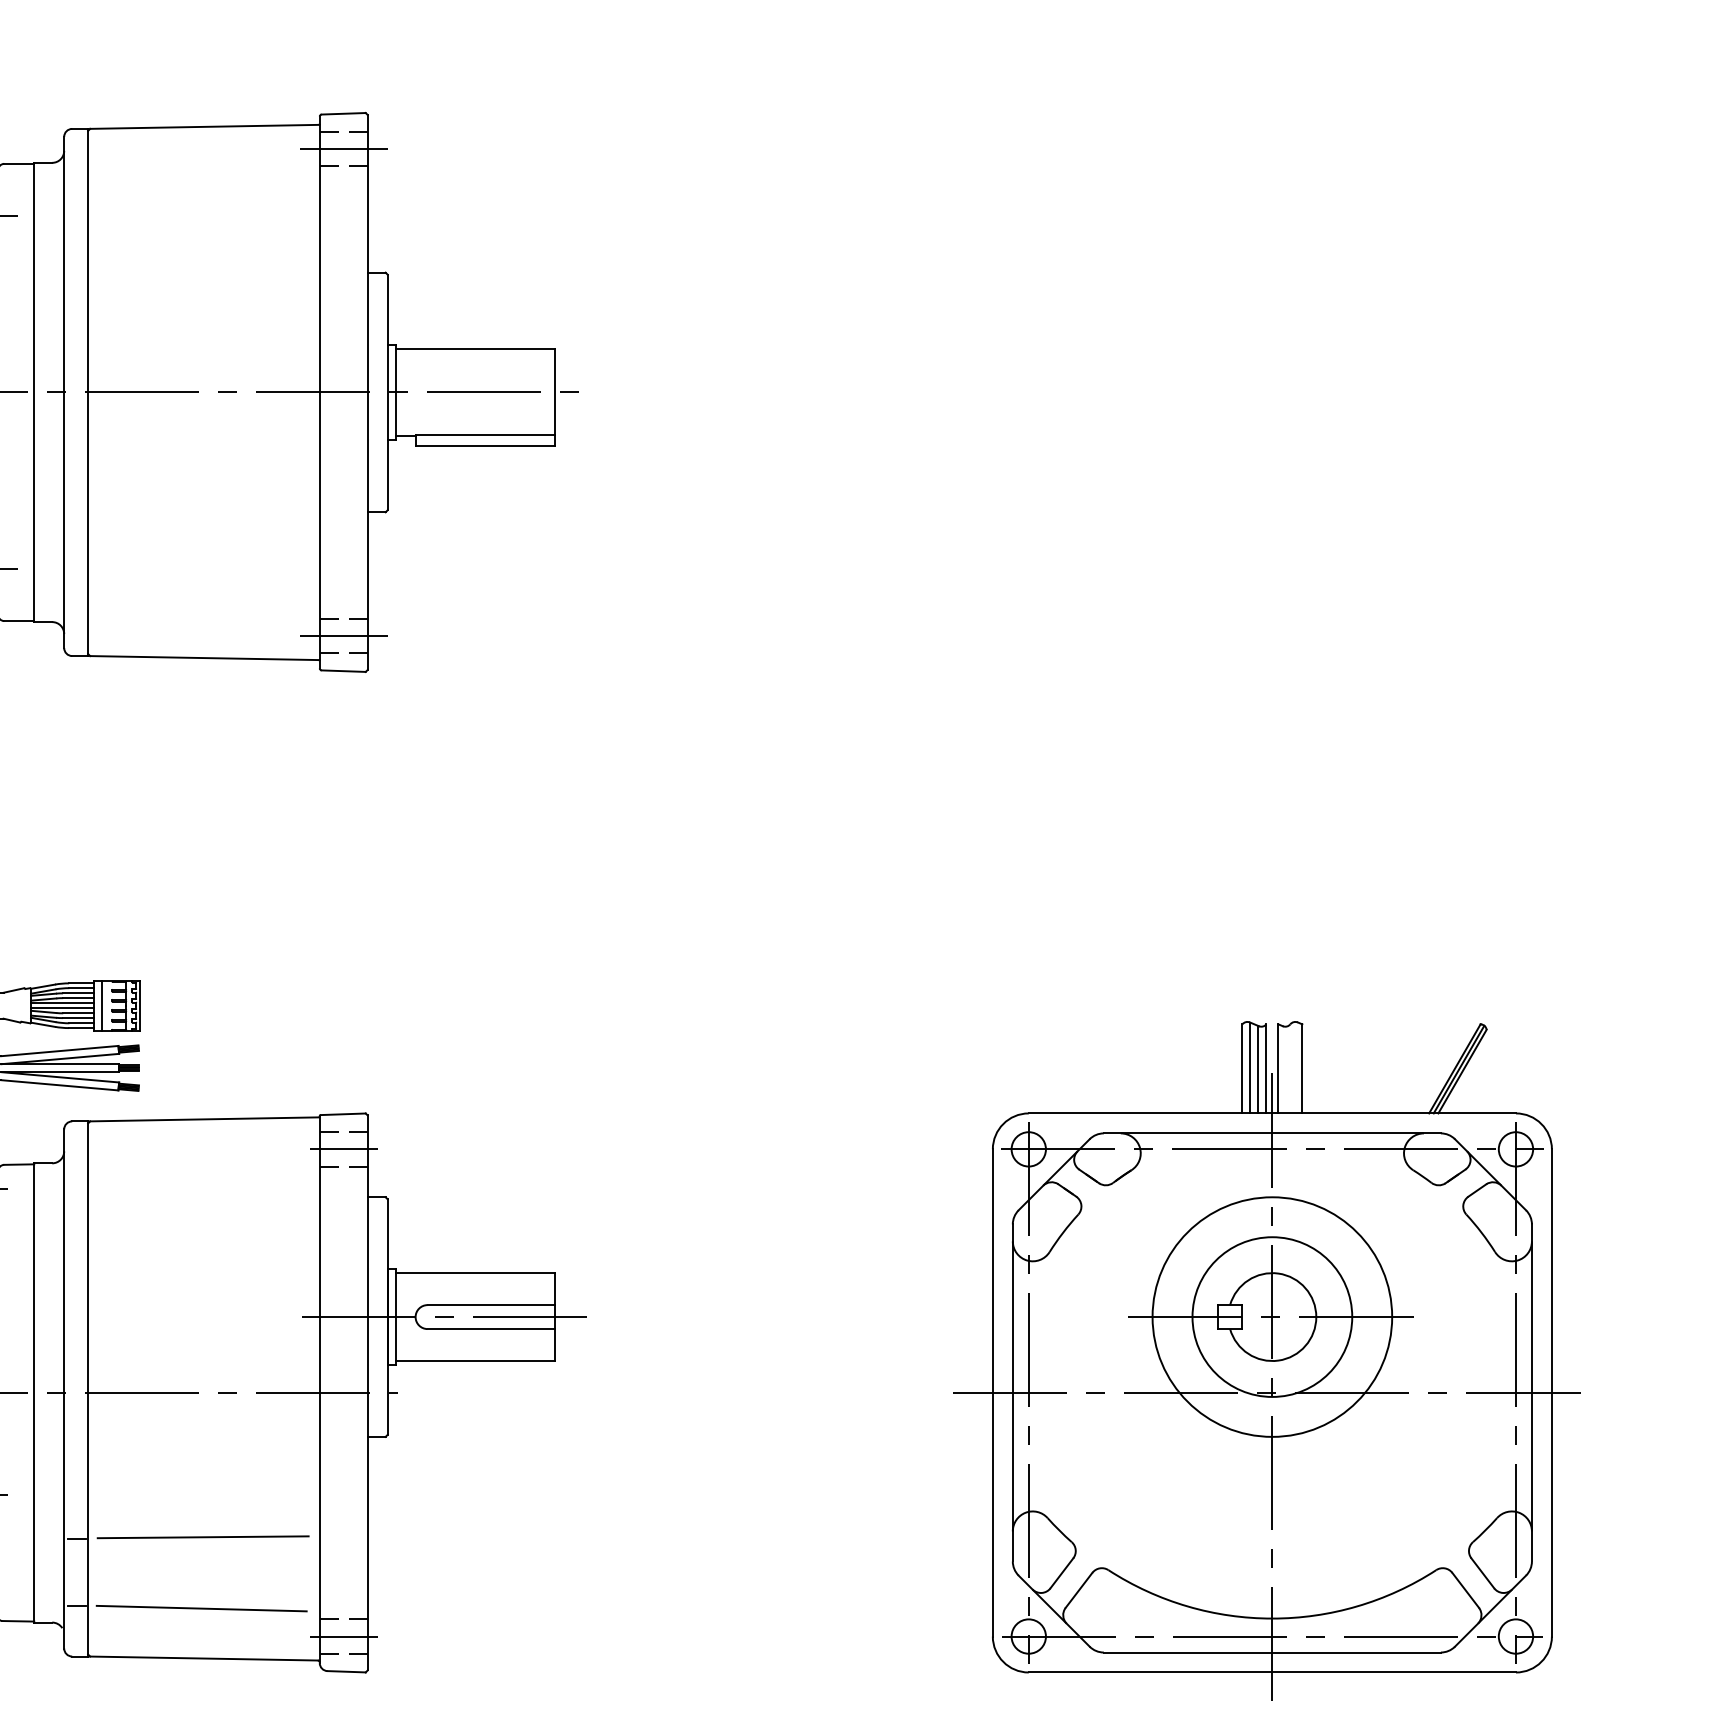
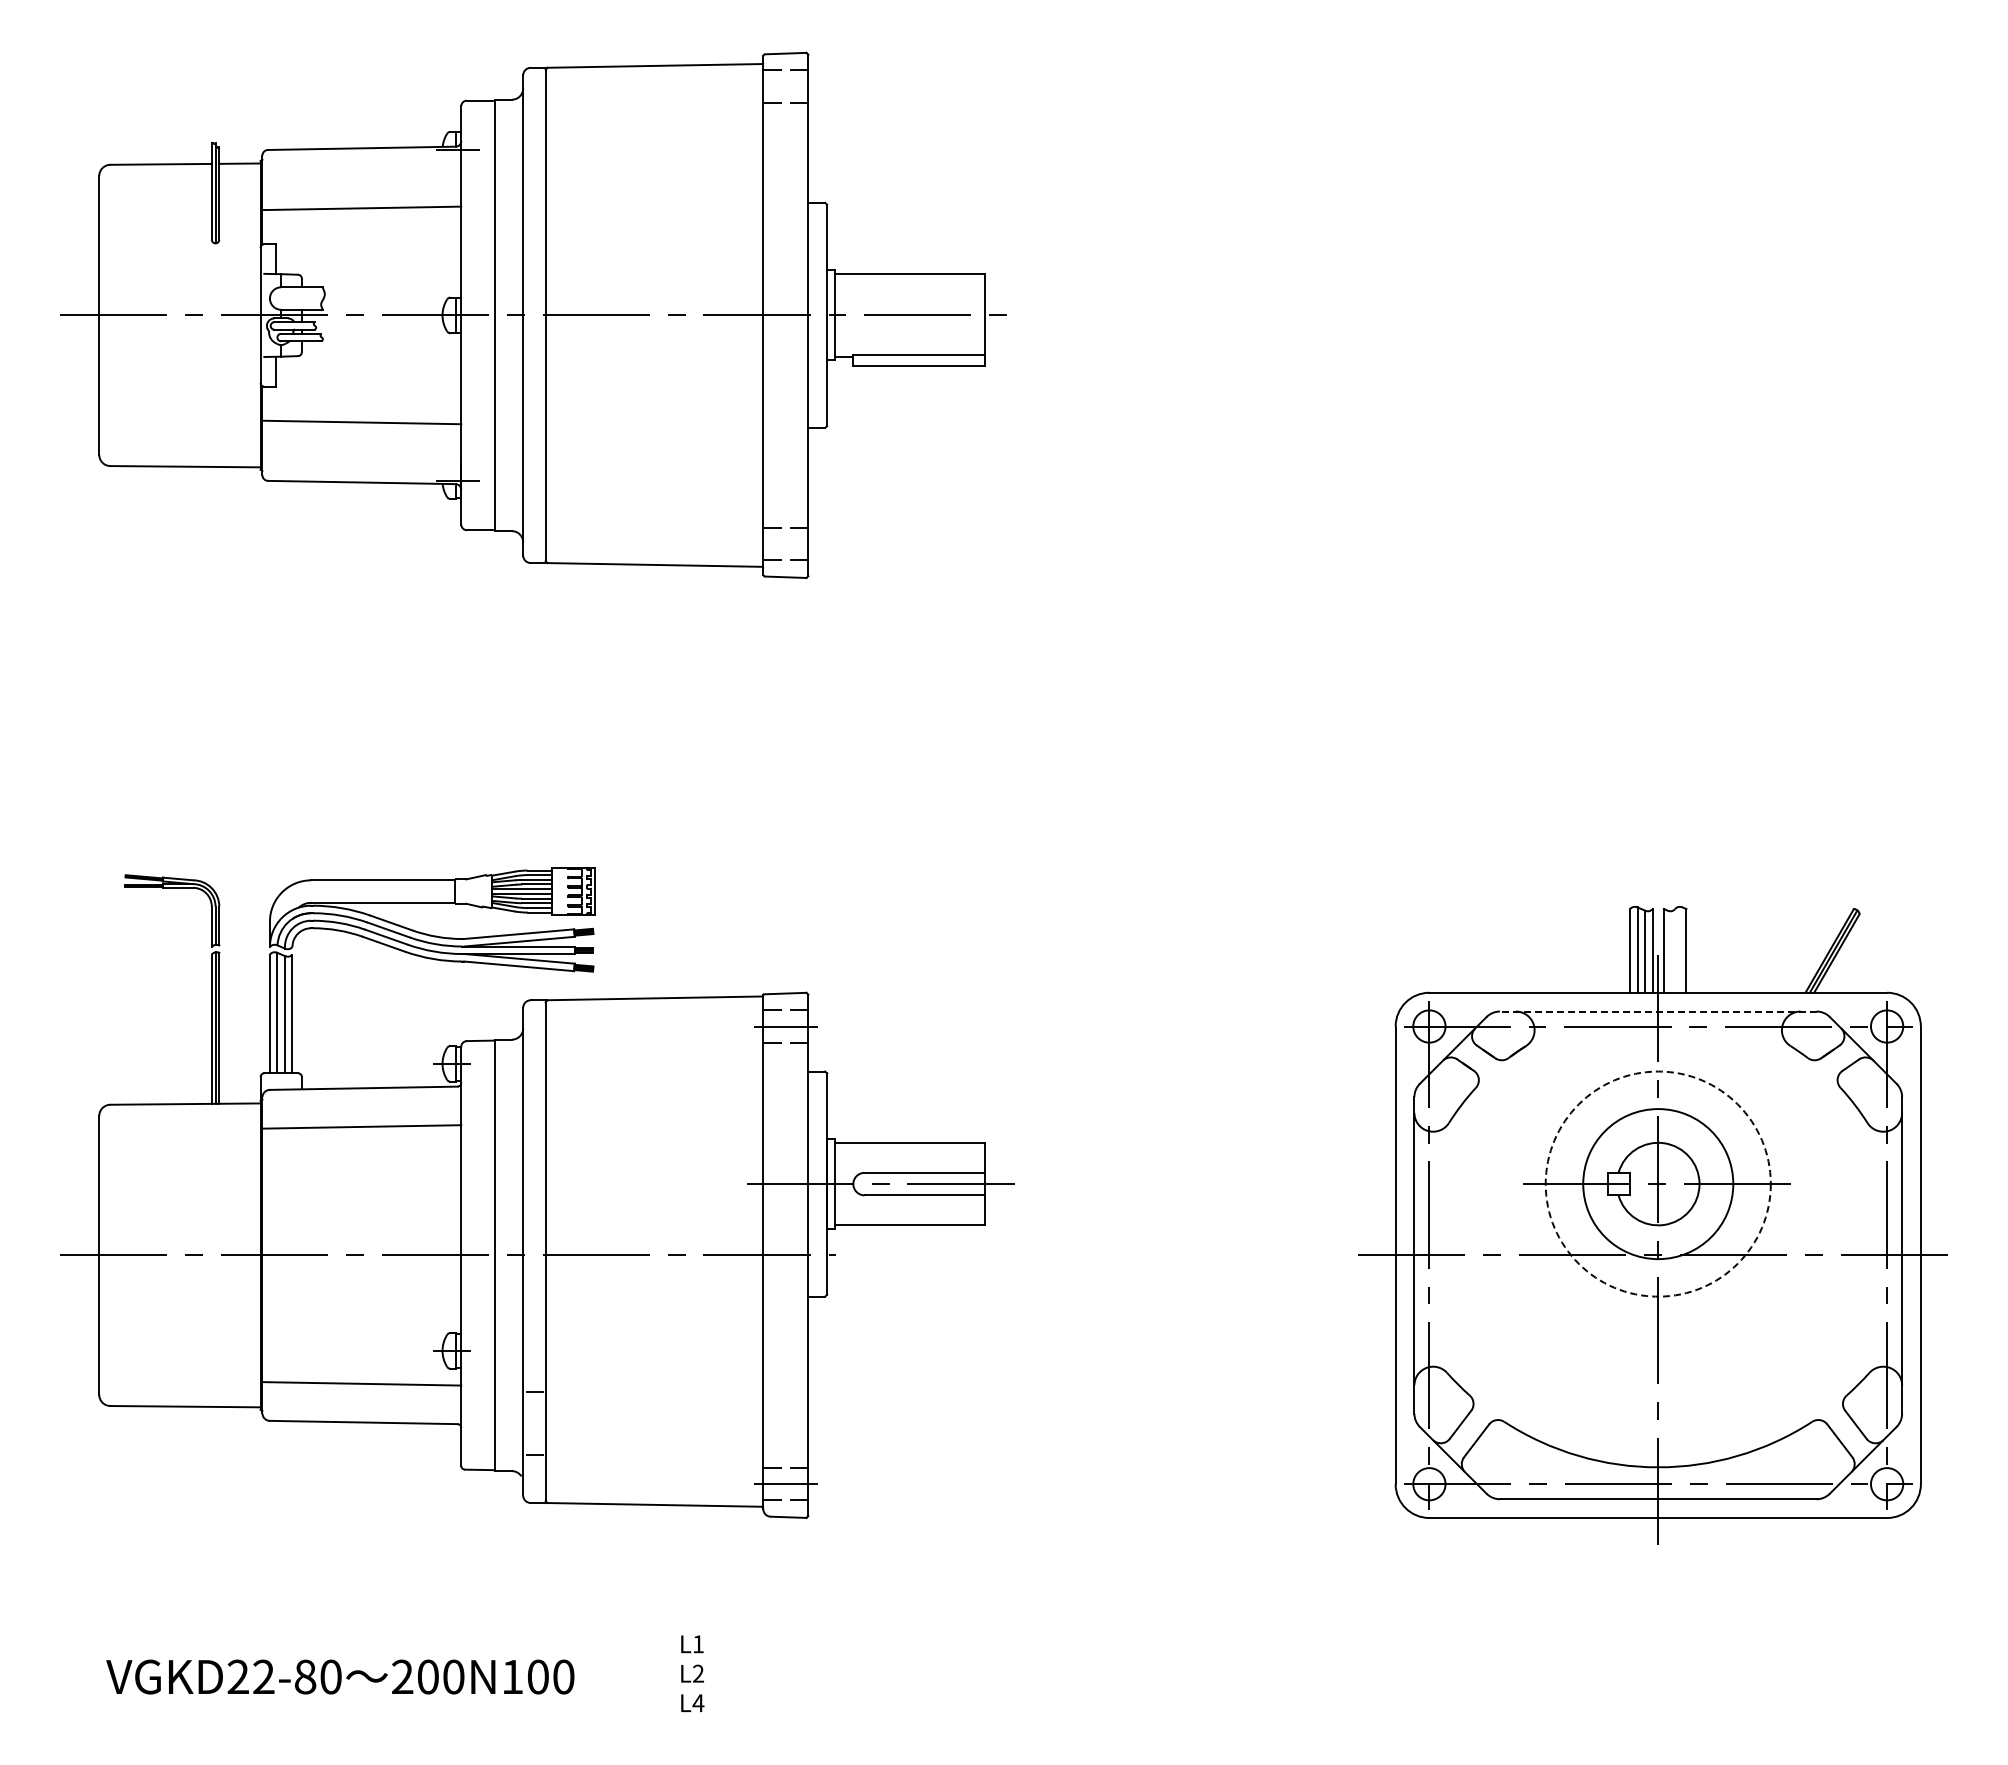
line: (343, 148) -> (785, 86), removed
line: (343, 636) -> (785, 544), removed
line: (102, 1005) -> (559, 891), removed
line: (1271, 1133) -> (1657, 1011), solid -> dashed
circle: (1271, 1316) -> (1657, 1183), solid -> dashed
line: (202, 1536) -> (653, 1390), removed
line: (201, 1608) -> (652, 1457), removed

